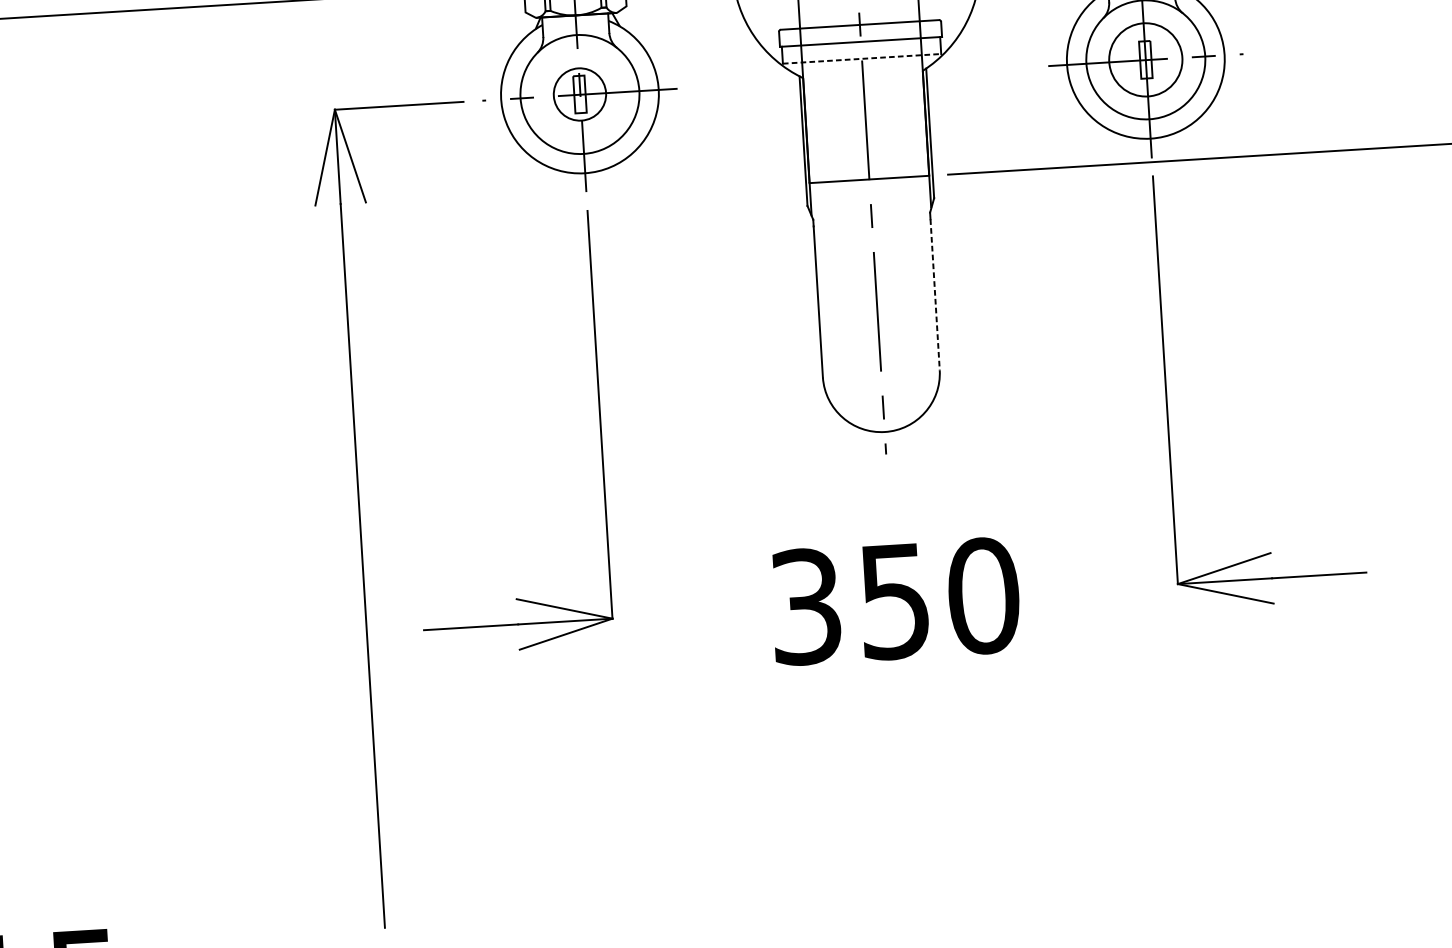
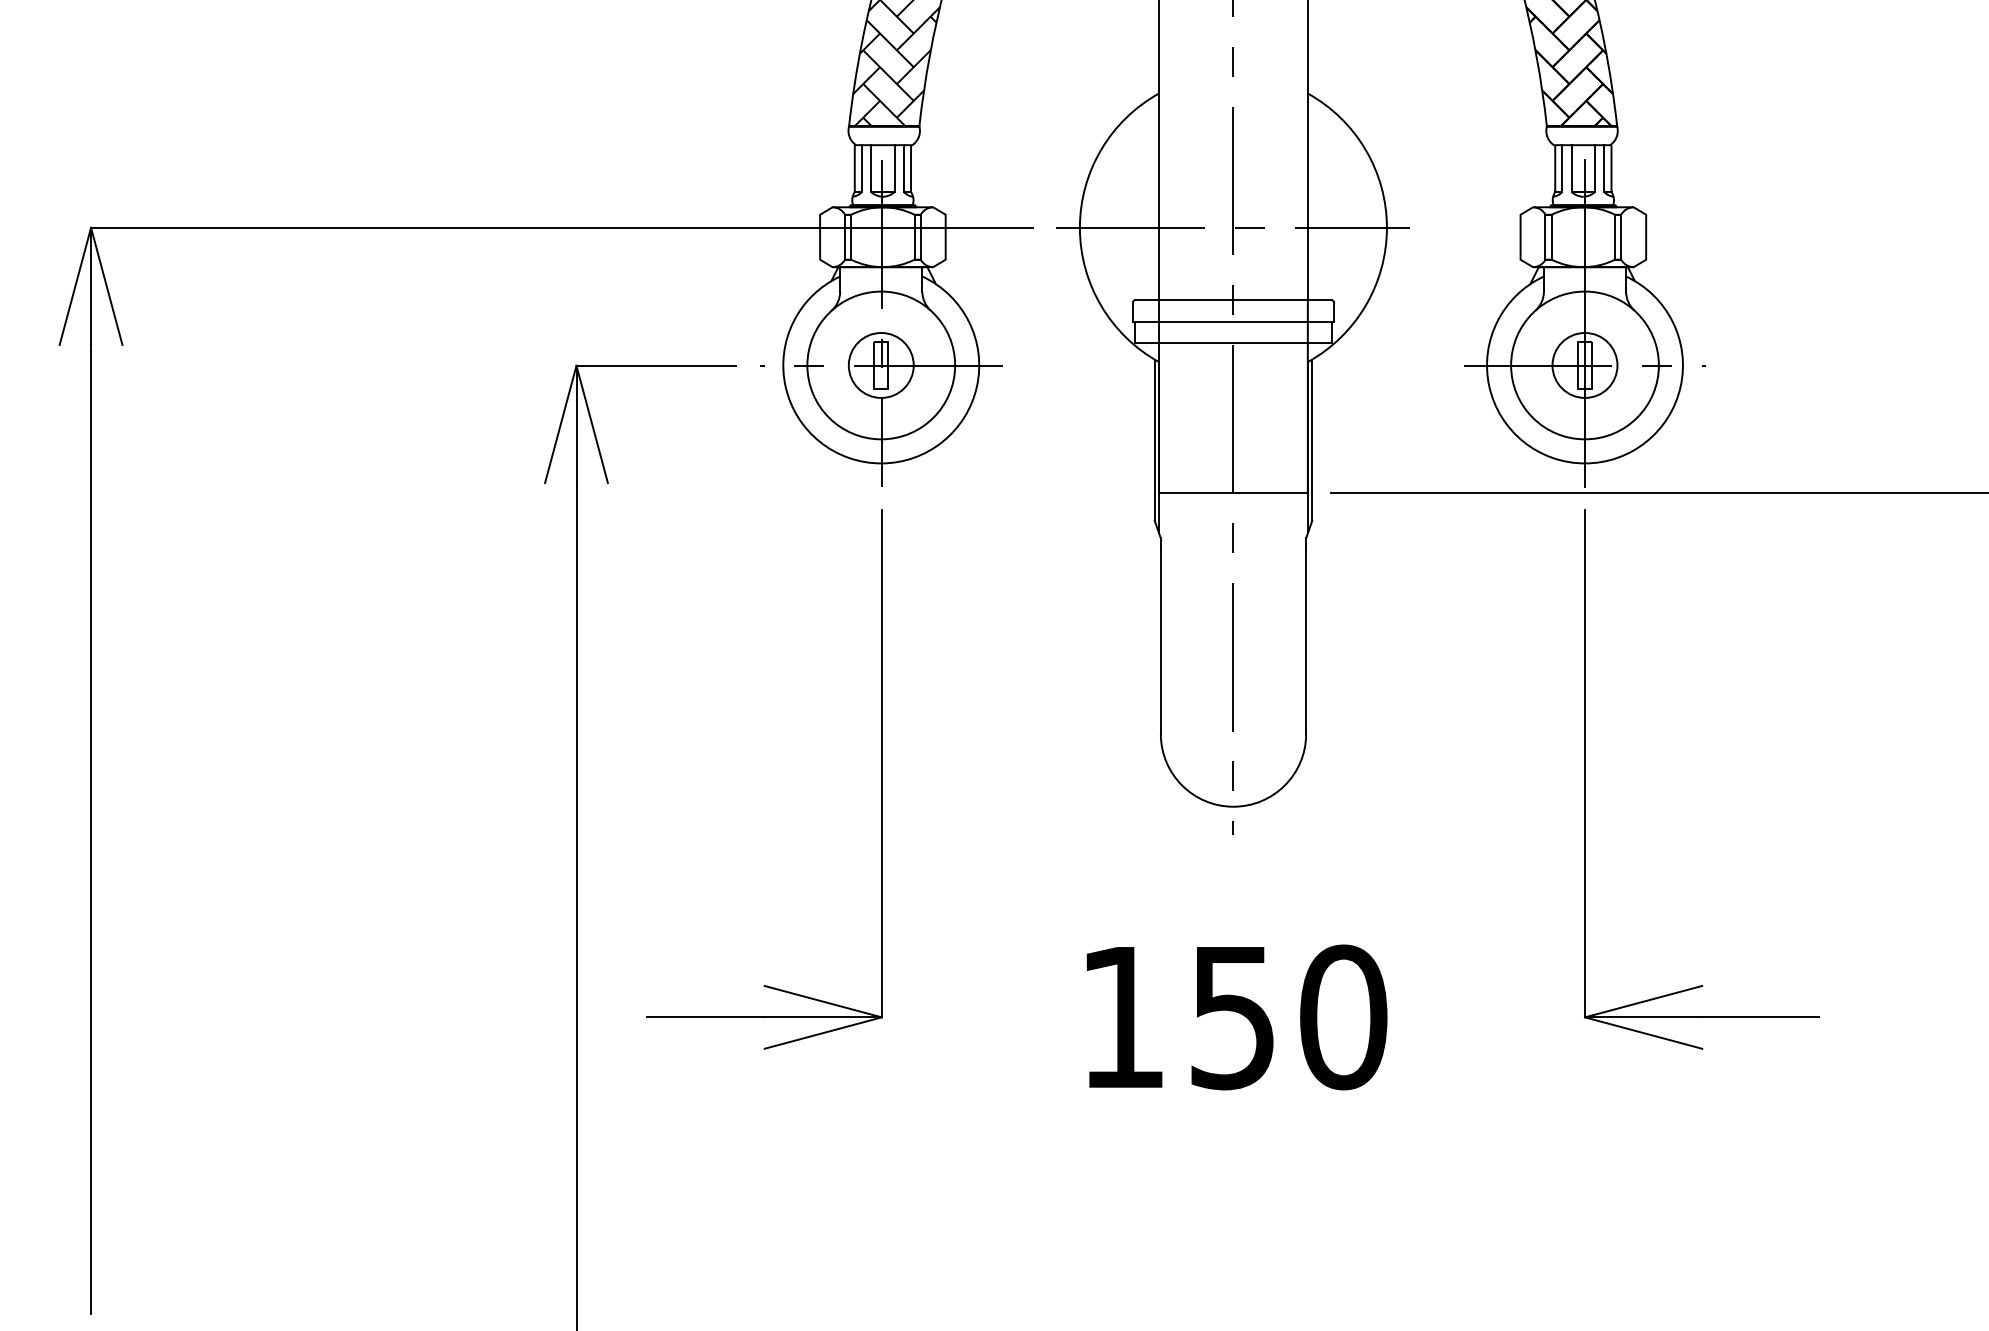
line: (862, 58) -> (1233, 342), dashed -> solid
circle: (1145, 59) -> (1584, 364), size x0.71
line: (935, 295) -> (1306, 641), dashed -> solid
text: (806, 606) -> (1122, 1017), 350 -> 150

